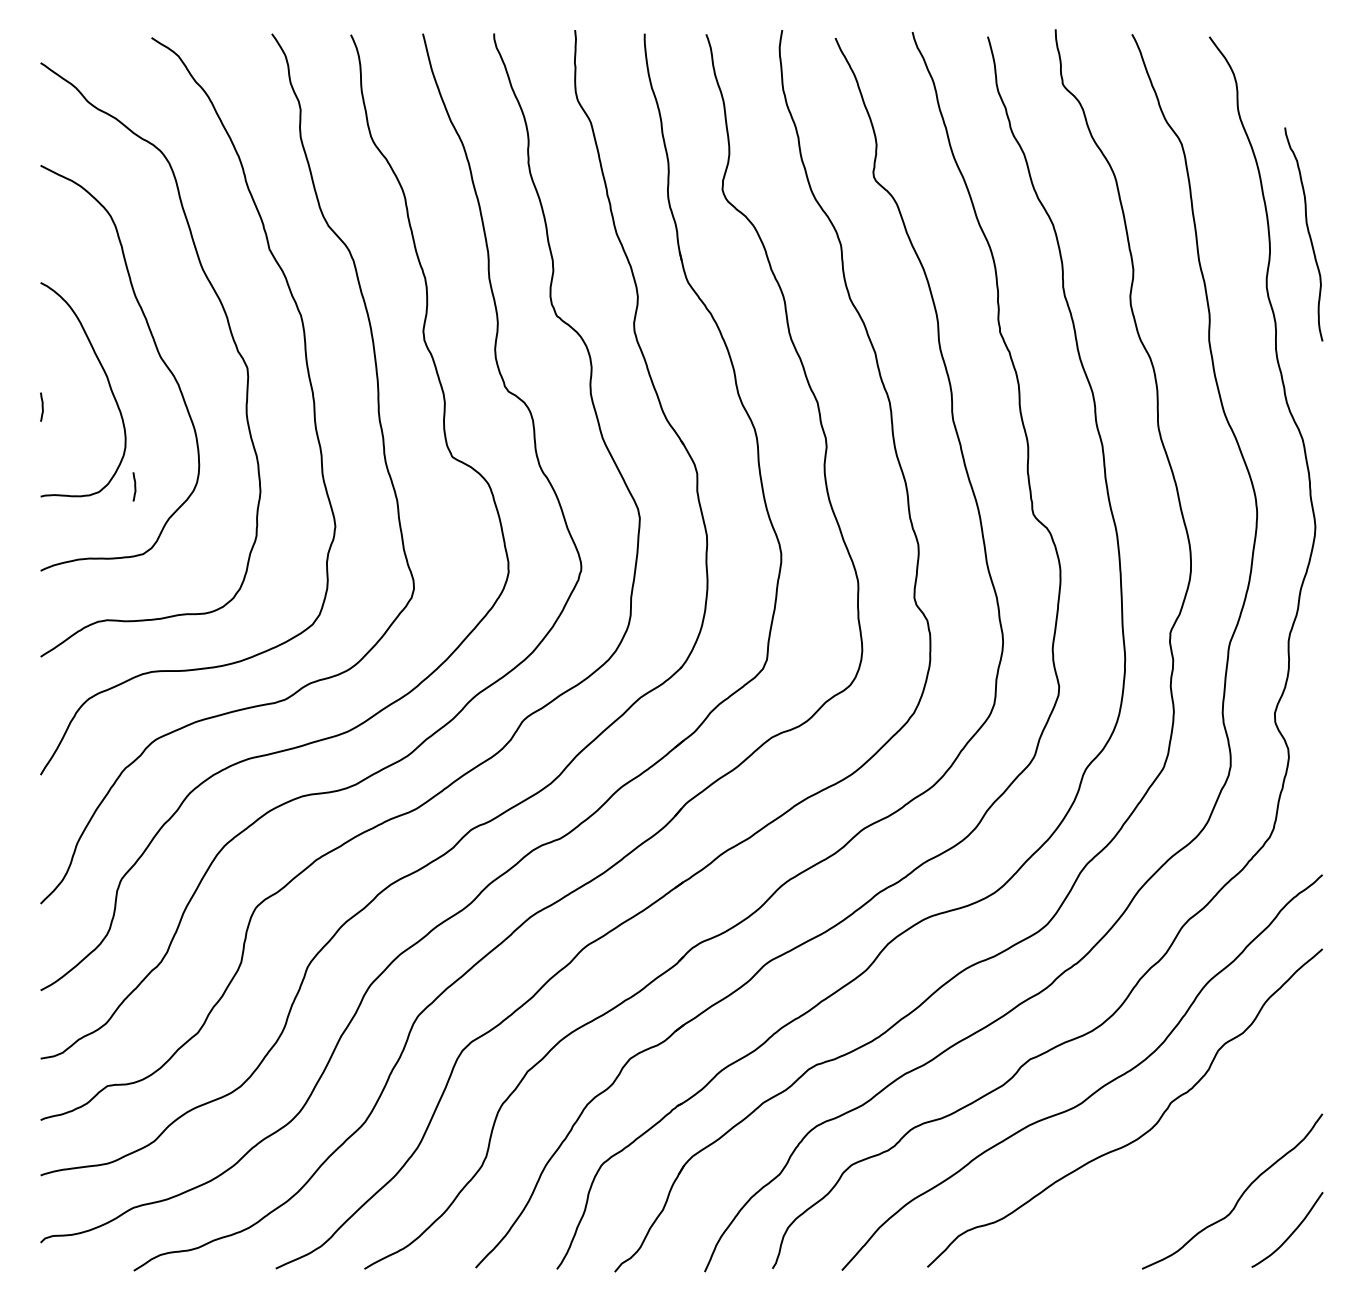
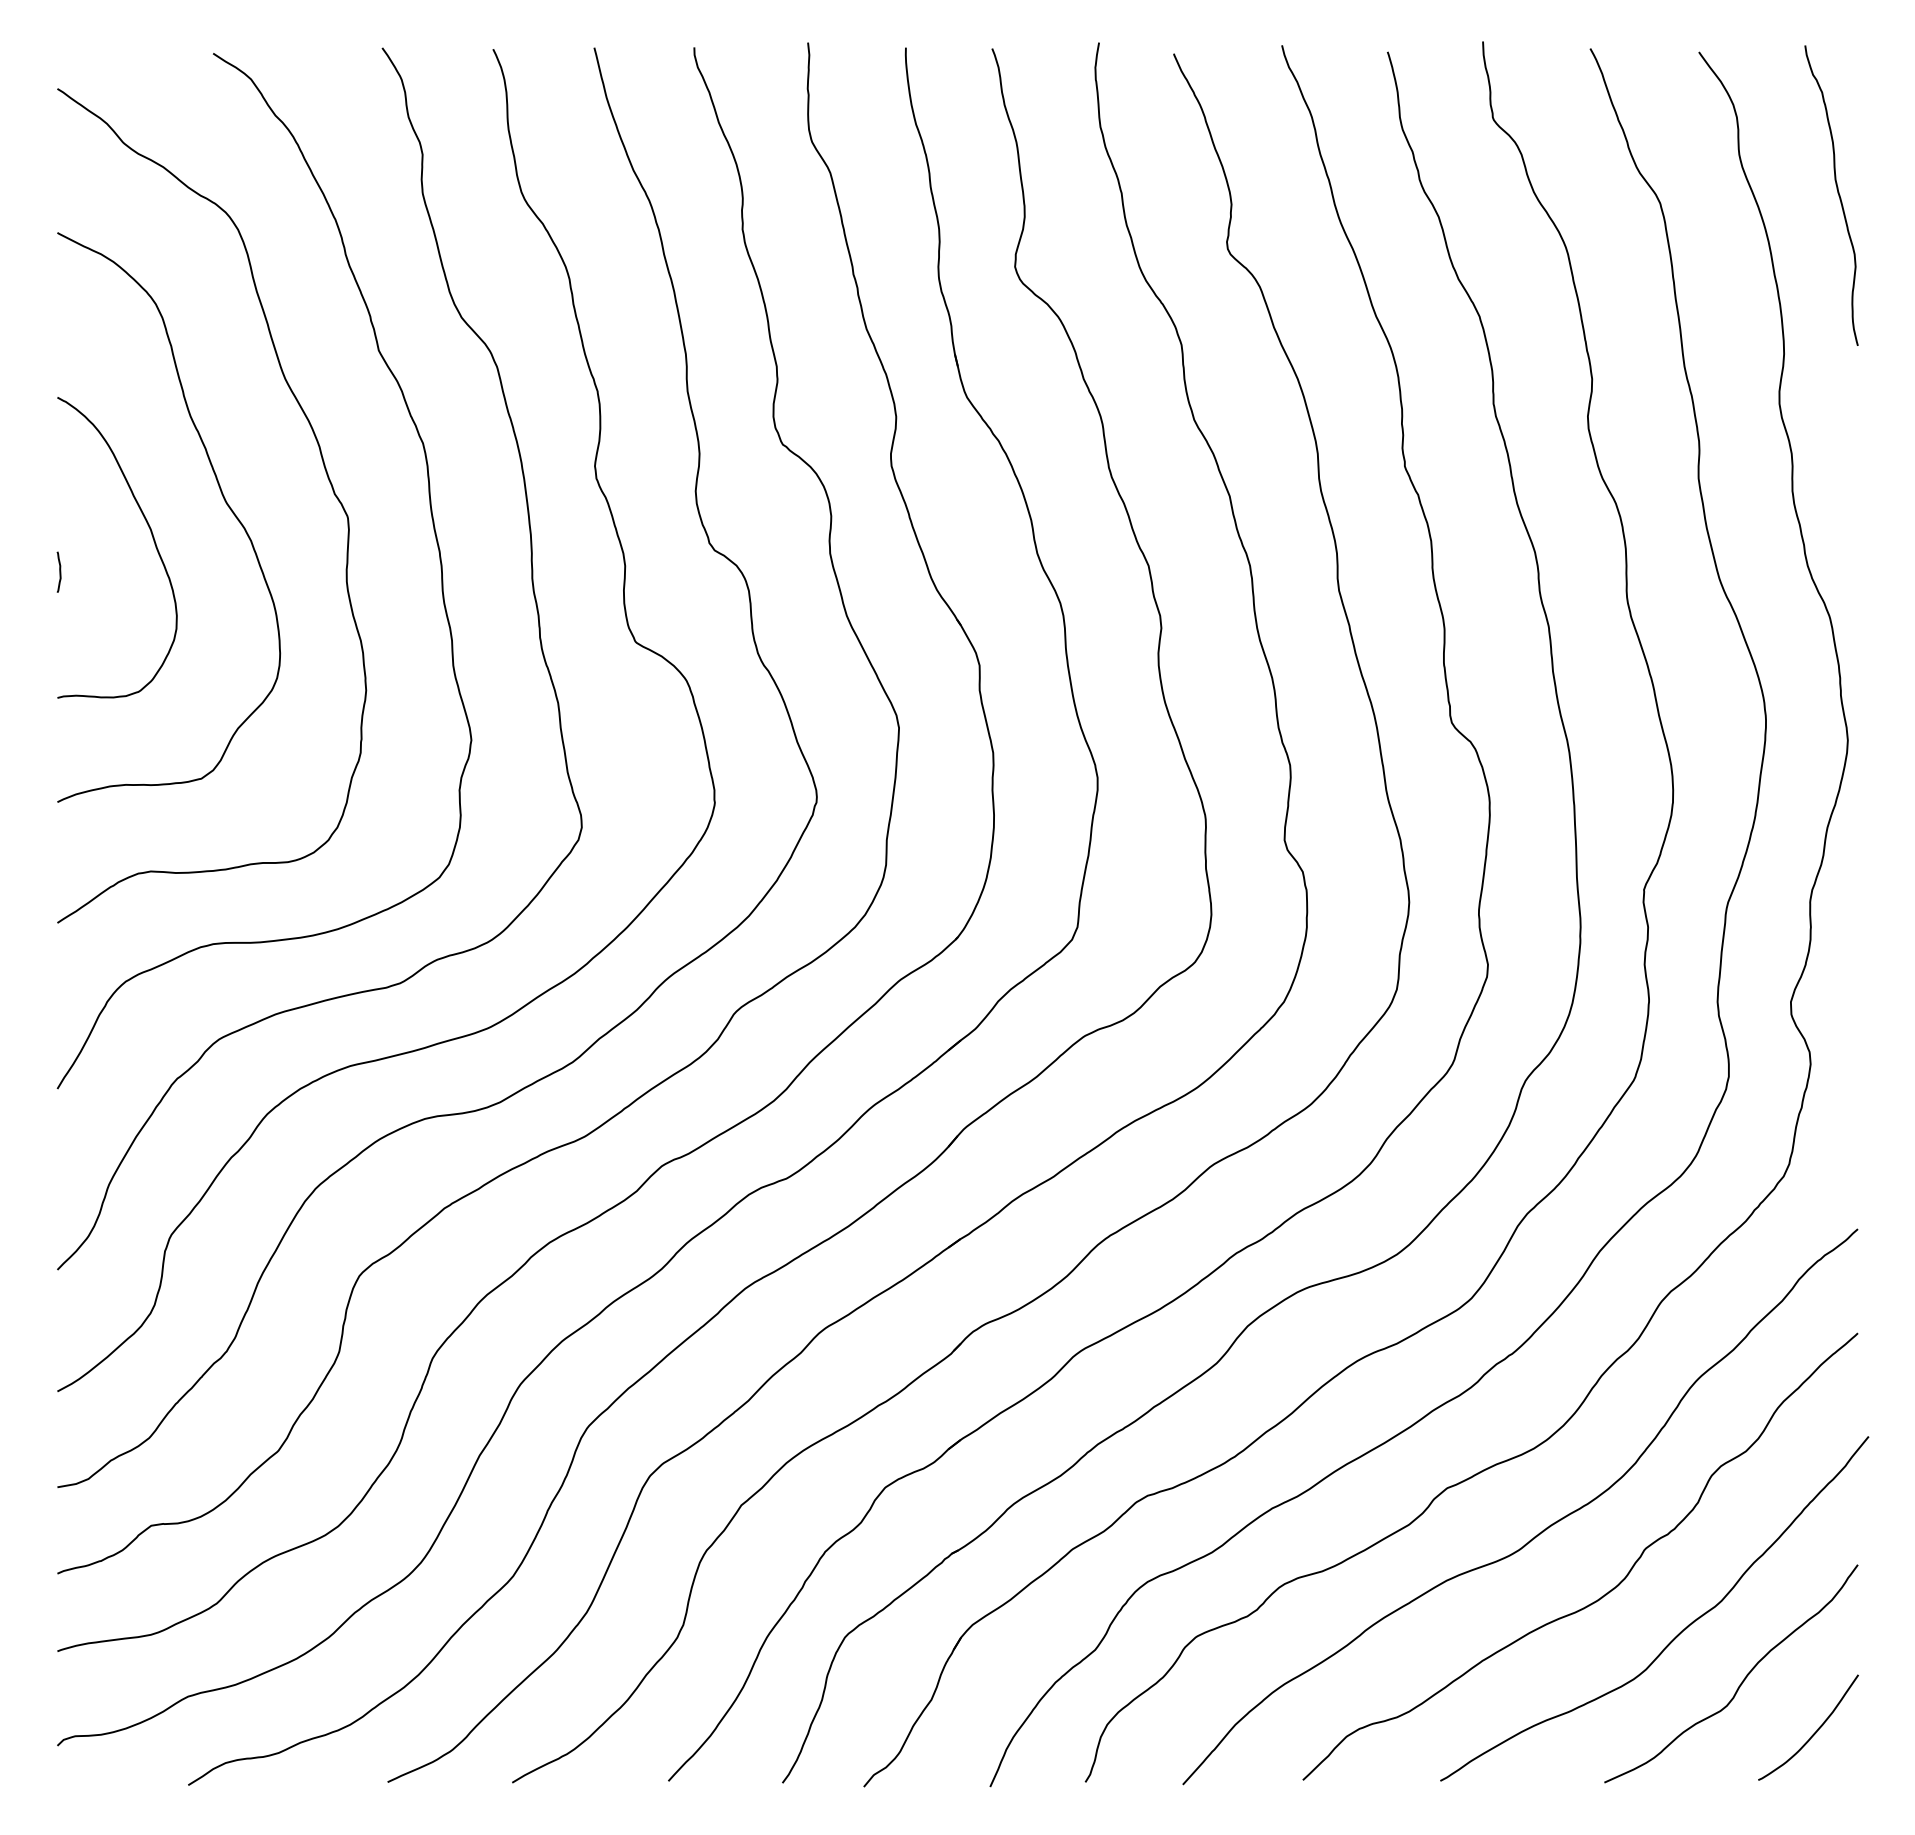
curve: (1308, 232) -> (1837, 193), moved
curve: (134, 486) -> (189, 683), removed
curve: (1195, 1162) -> (1679, 1632), added

